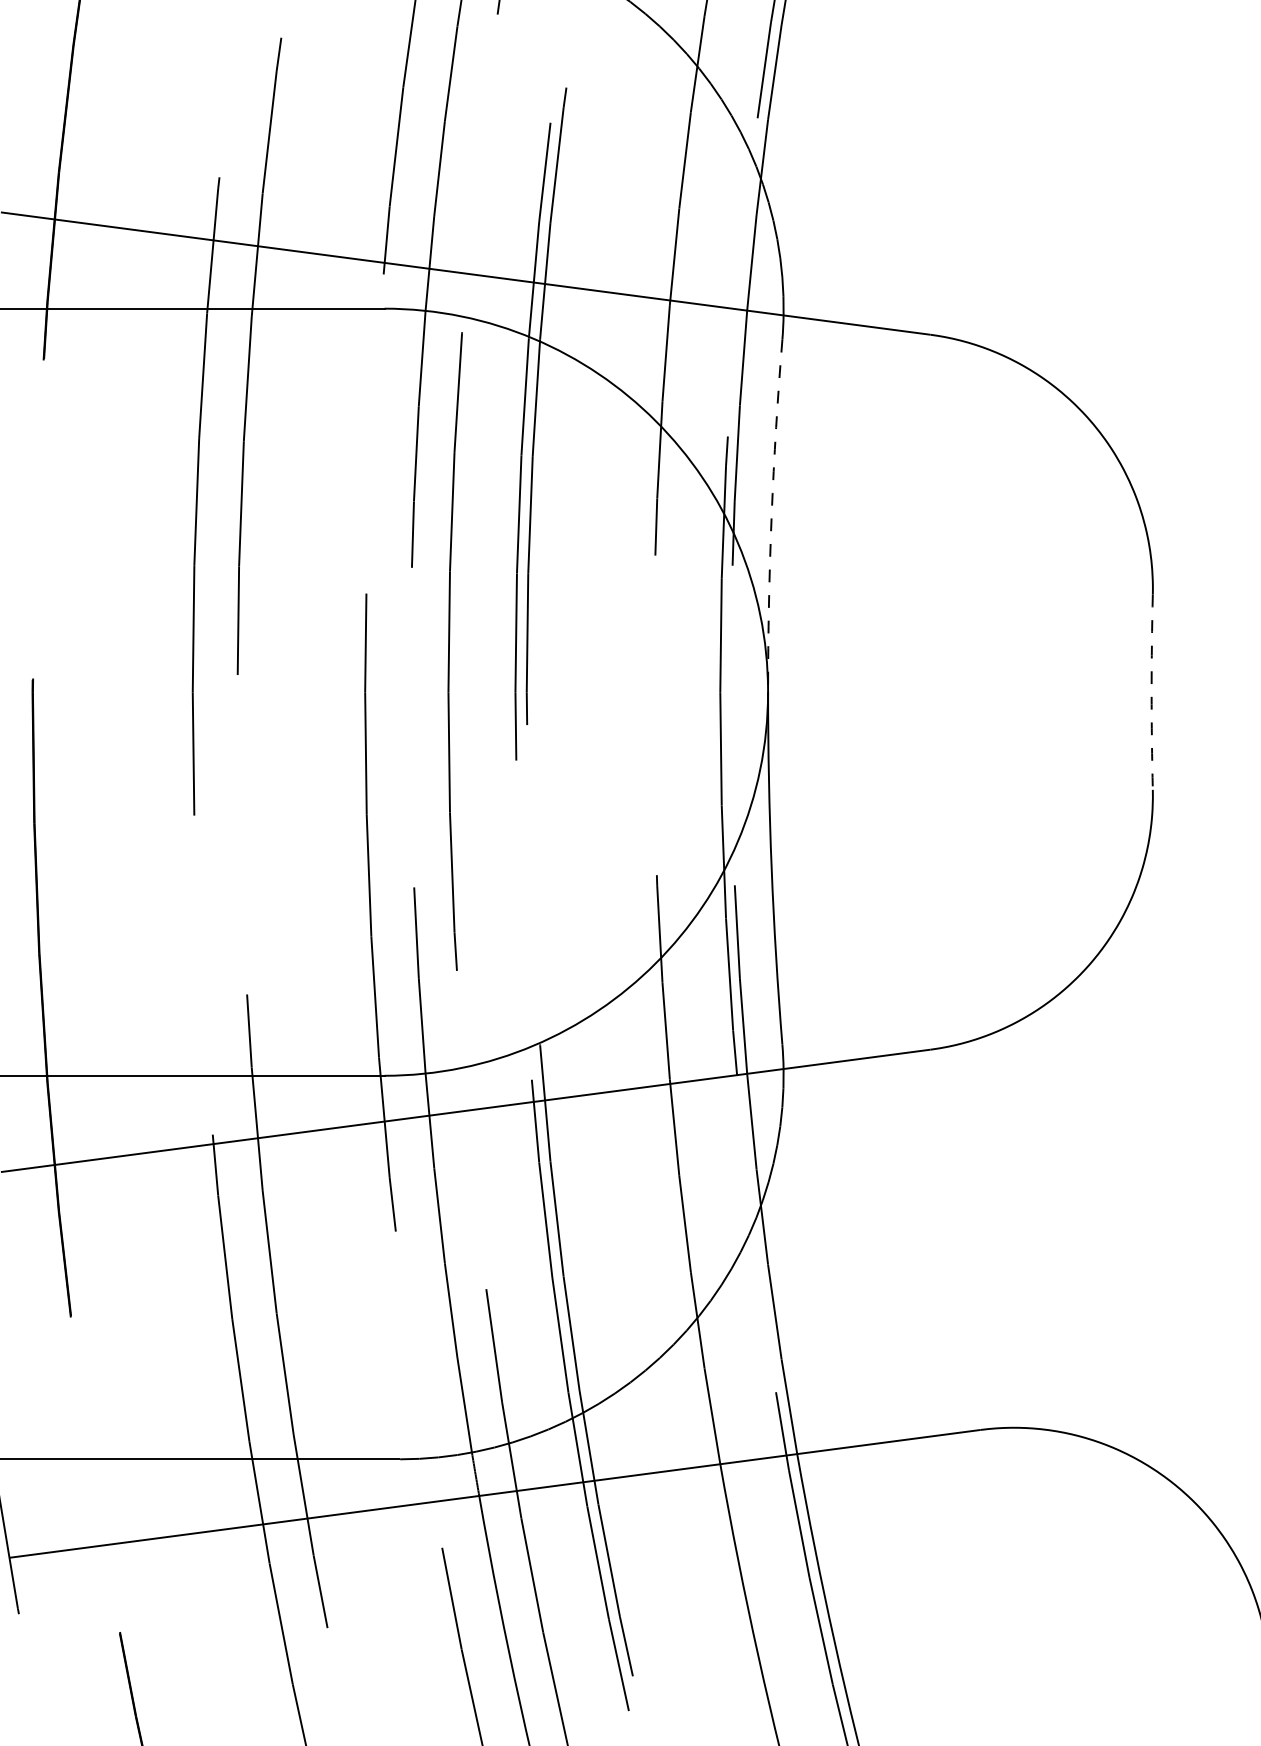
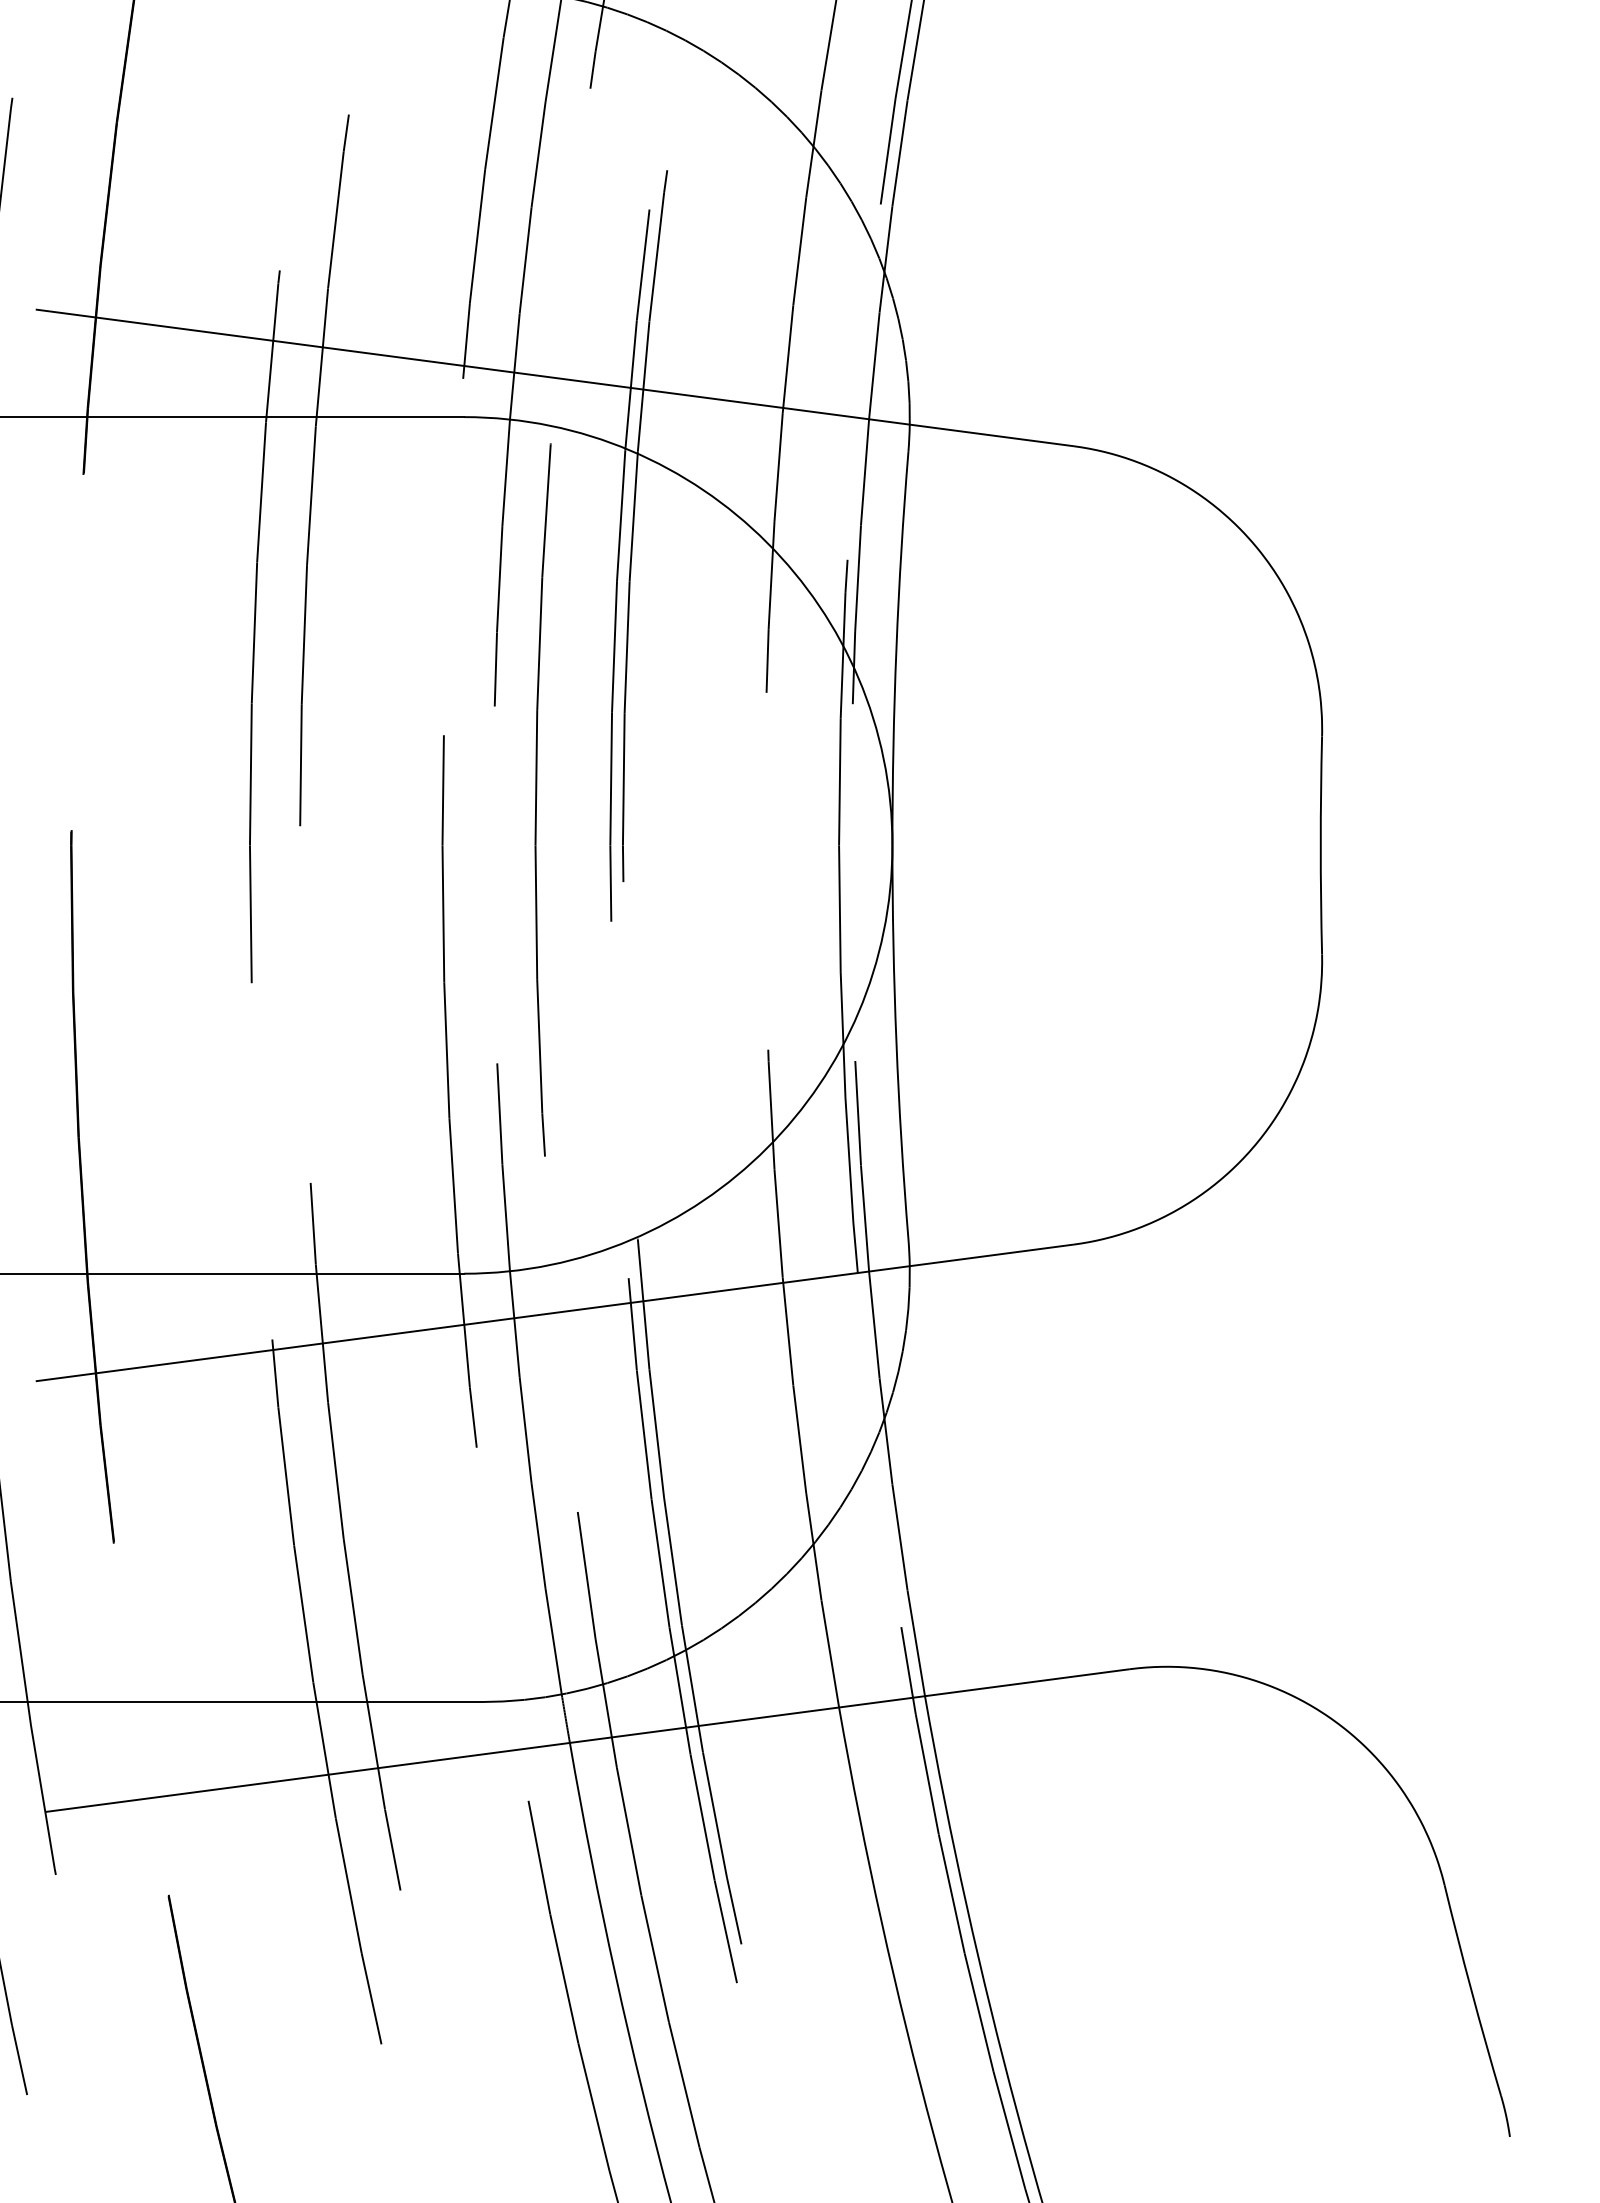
arc: (771, 515) -> (896, 648), dashed -> solid
arc: (1151, 692) -> (1320, 845), dashed -> solid

